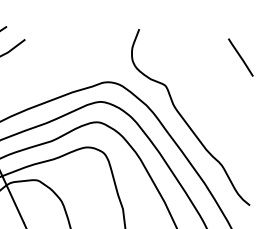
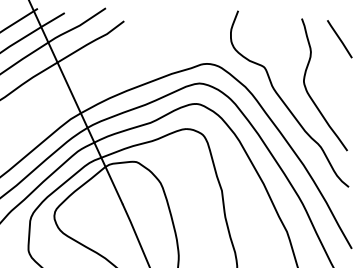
curve: (210, 111) -> (309, 93), added

